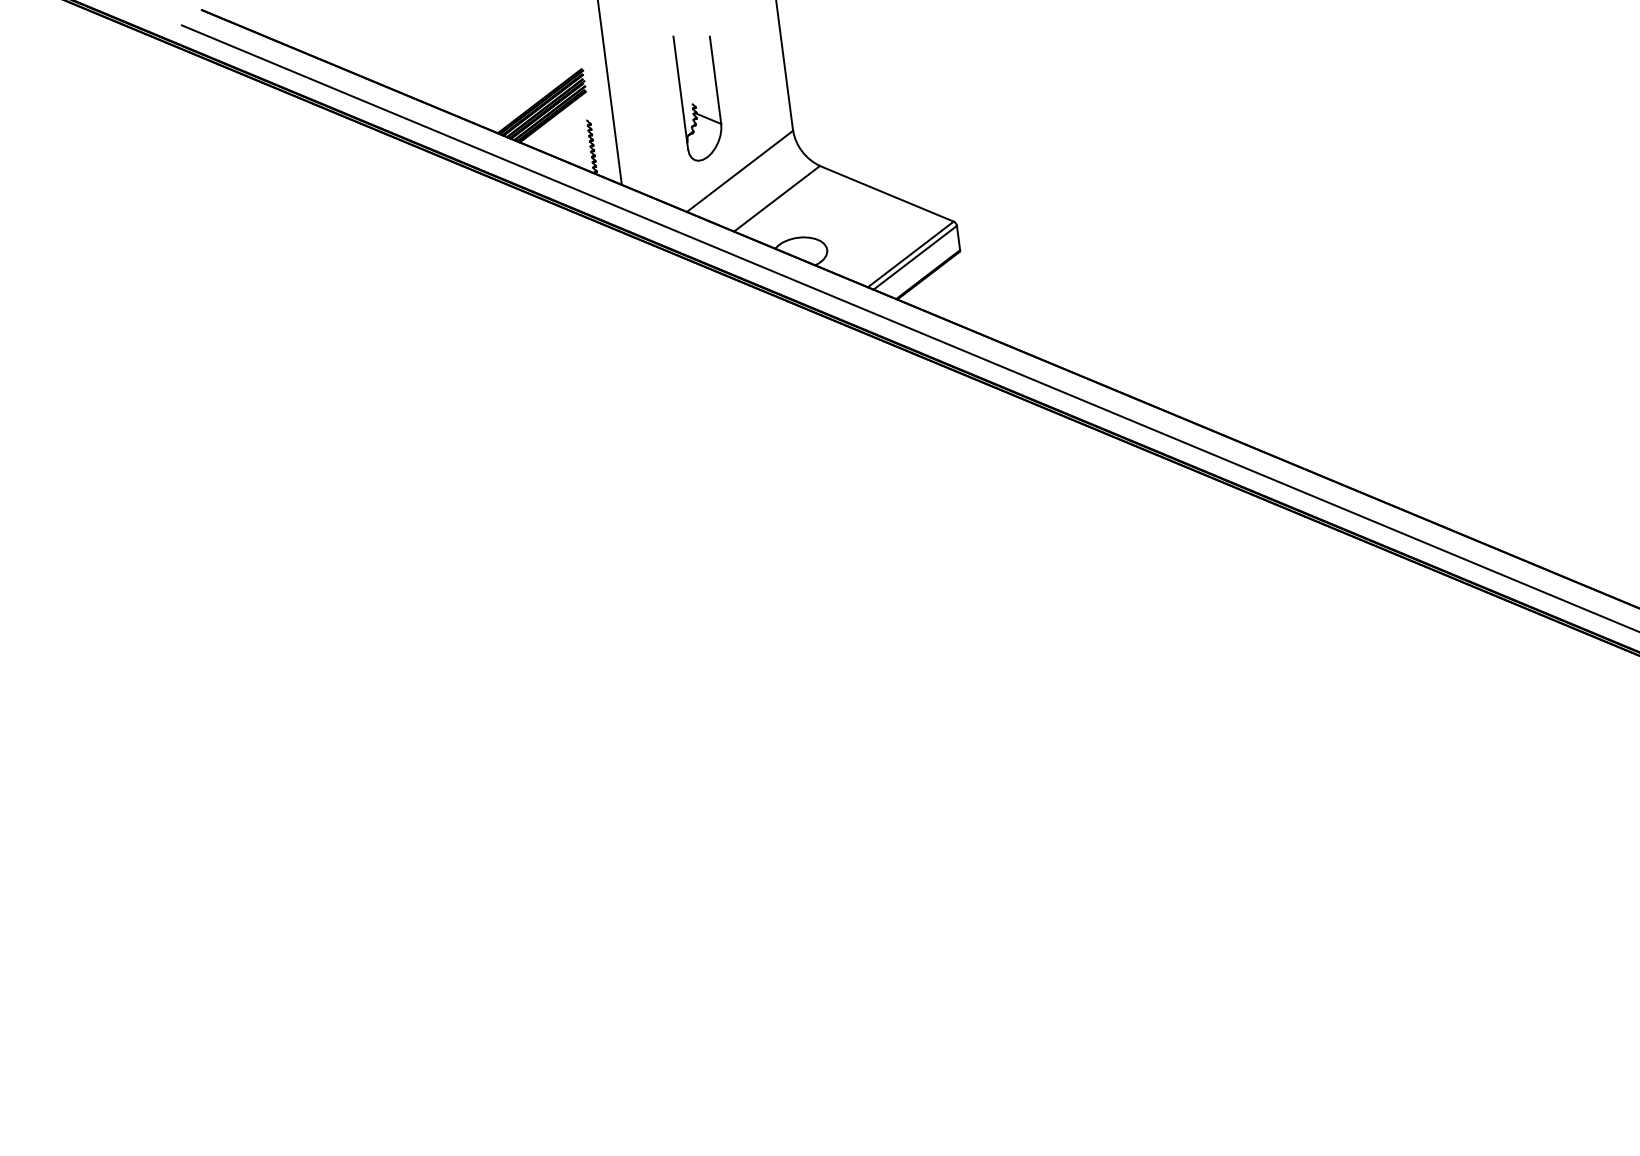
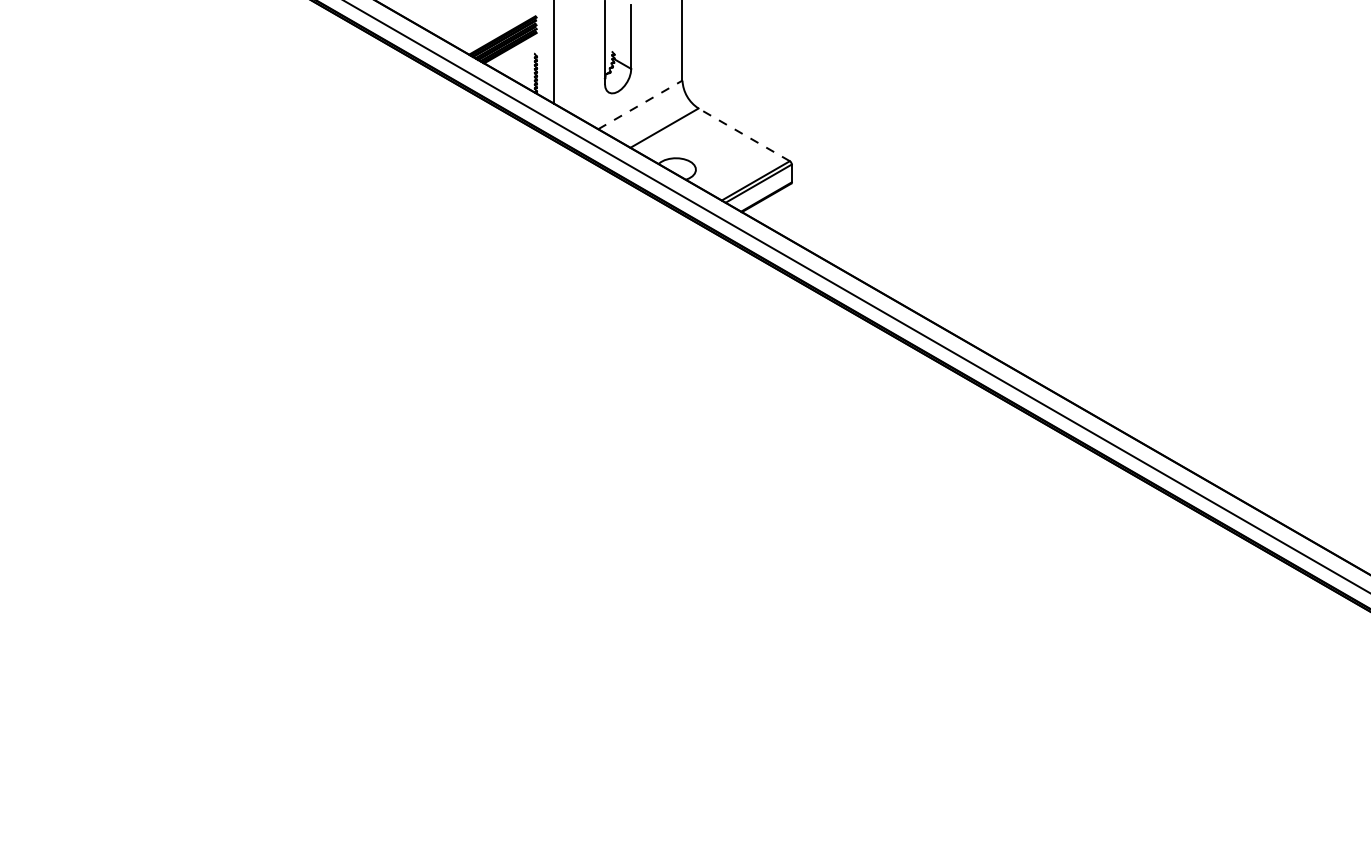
line: (740, 170) -> (640, 104), solid -> dashed
line: (887, 193) -> (744, 134), solid -> dashed

